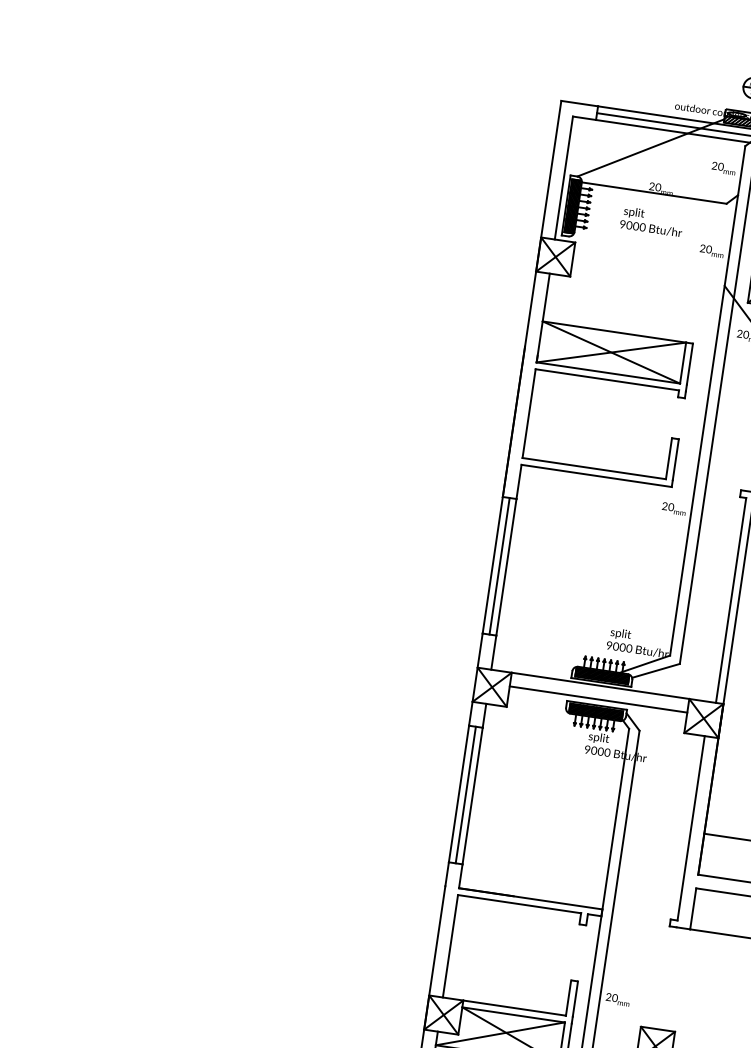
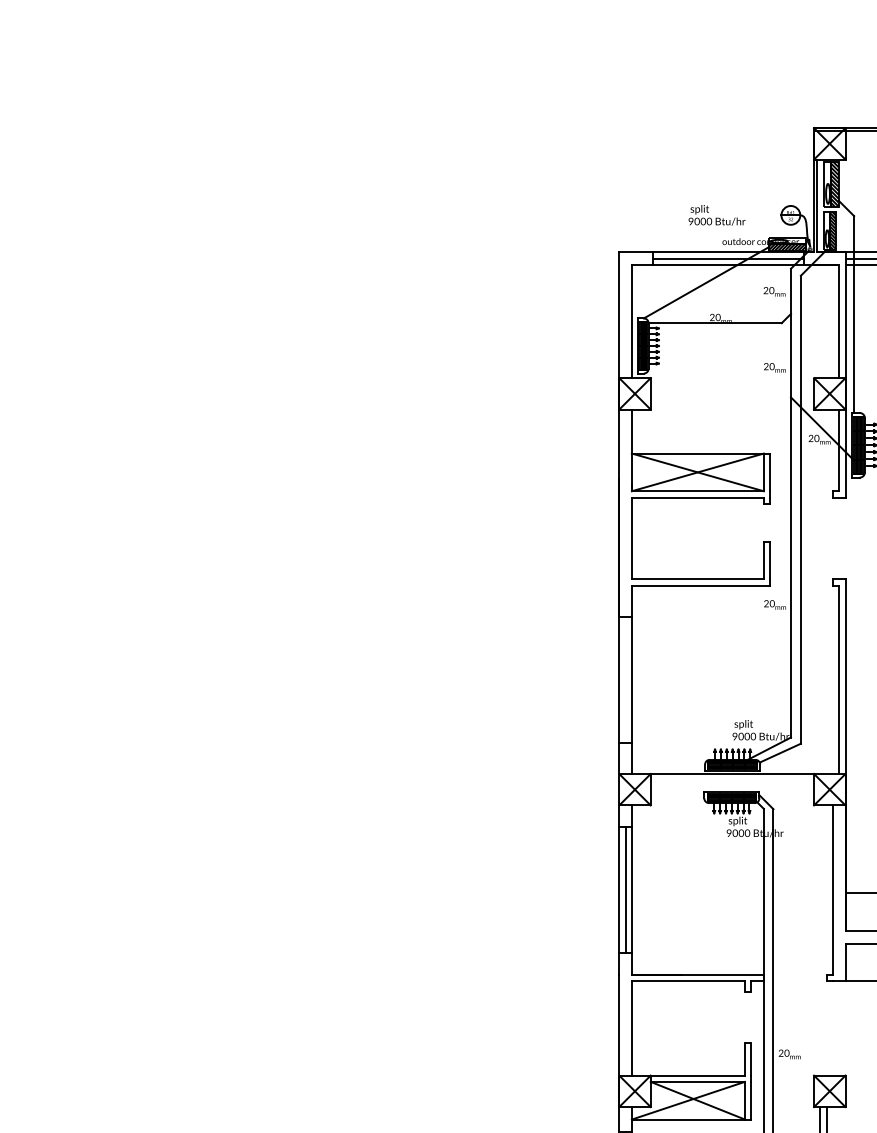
text: (651, 221) -> (716, 215), moved
line: (499, 565) -> (625, 679), removed
line: (598, 699) -> (732, 786), removed

